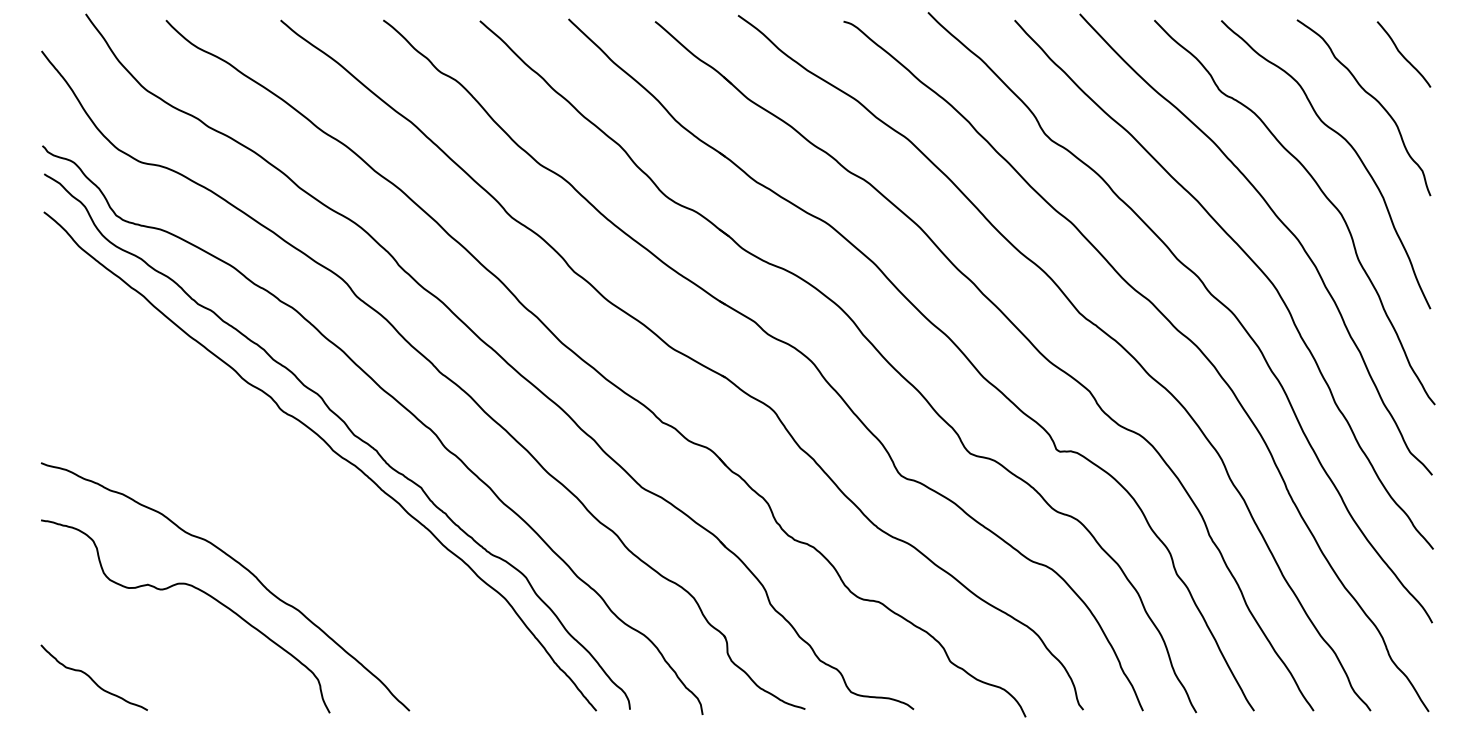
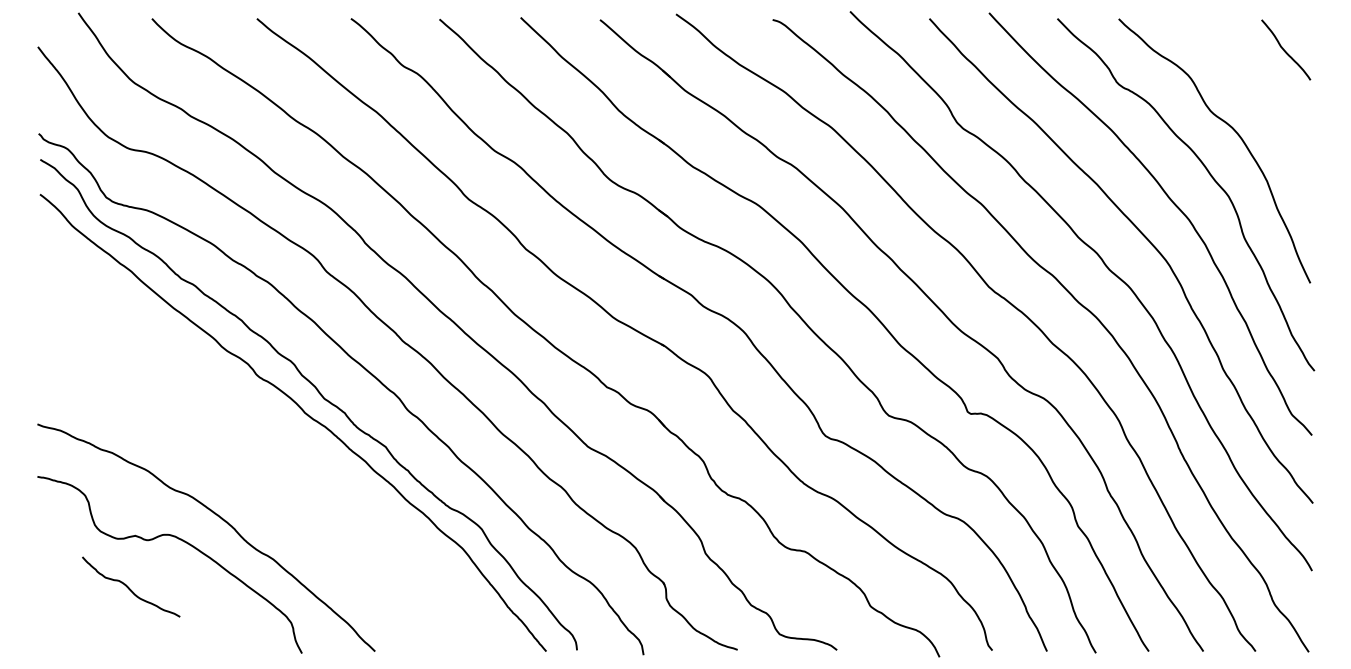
curve: (1372, 98) -> (1257, 90), removed
curve: (92, 678) -> (129, 587), moved

